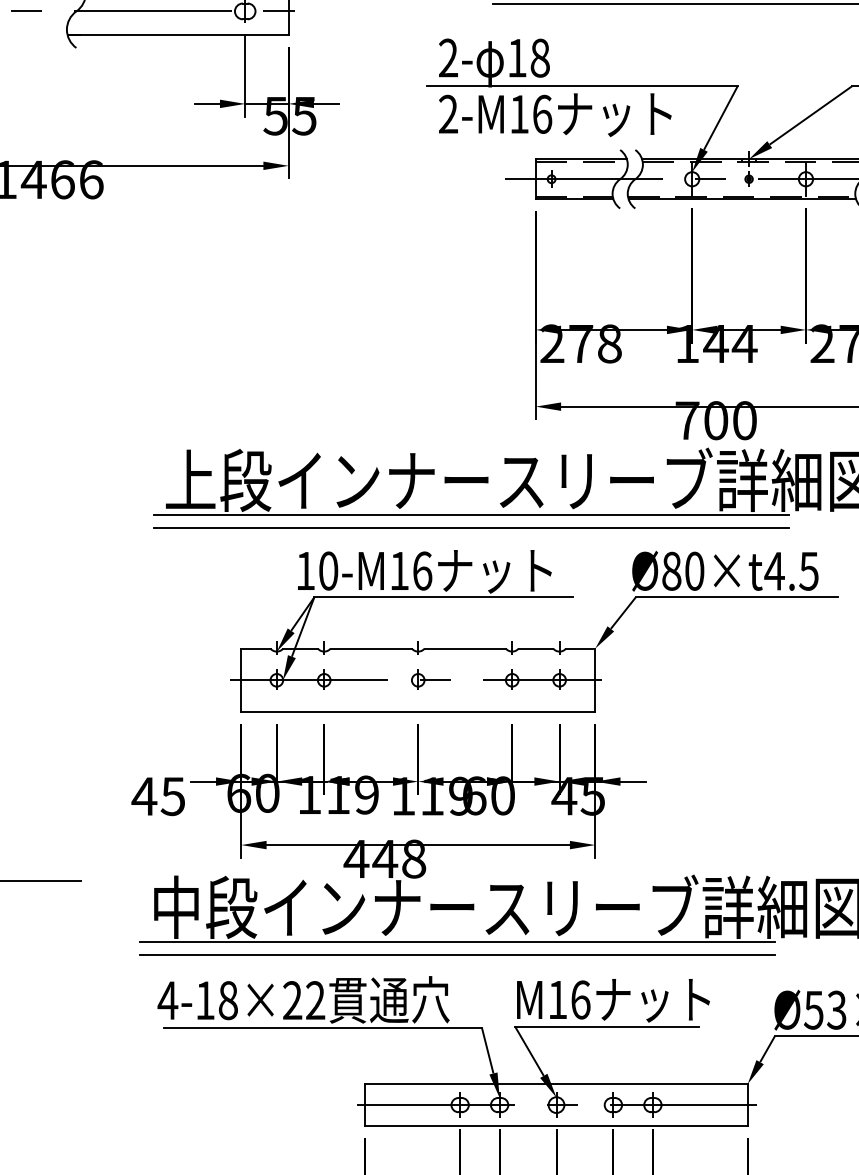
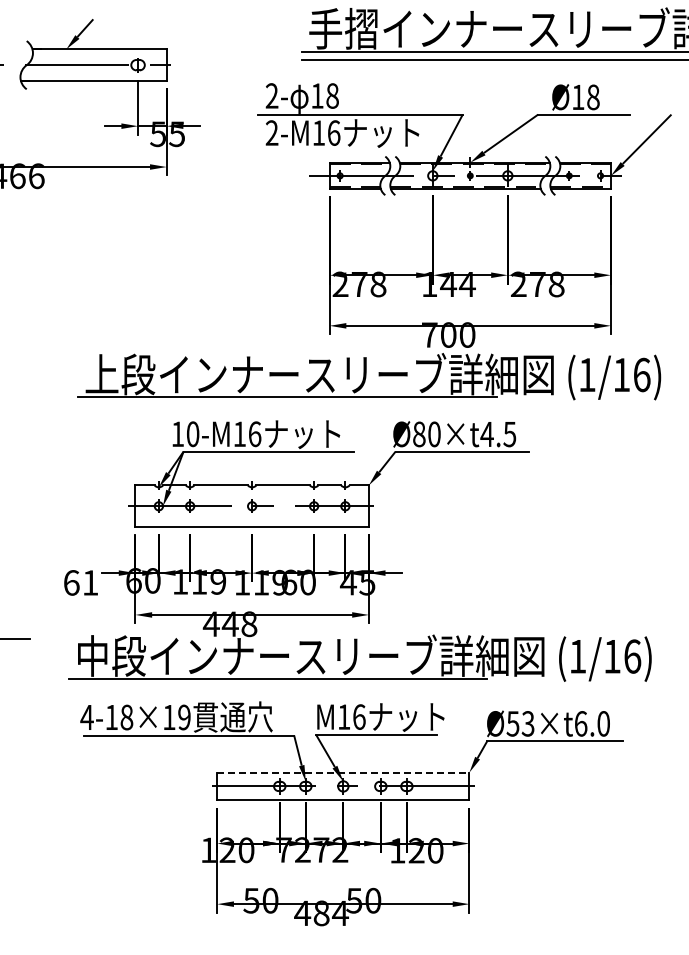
line: (471, 527) -> (287, 405), removed
text: (157, 795) -> (80, 582), 45 -> 61
line: (456, 955) -> (277, 687), removed
text: (303, 1000) -> (176, 717), 4-18×22 -> 4-18×19
line: (556, 1083) -> (343, 772), solid -> dashed

